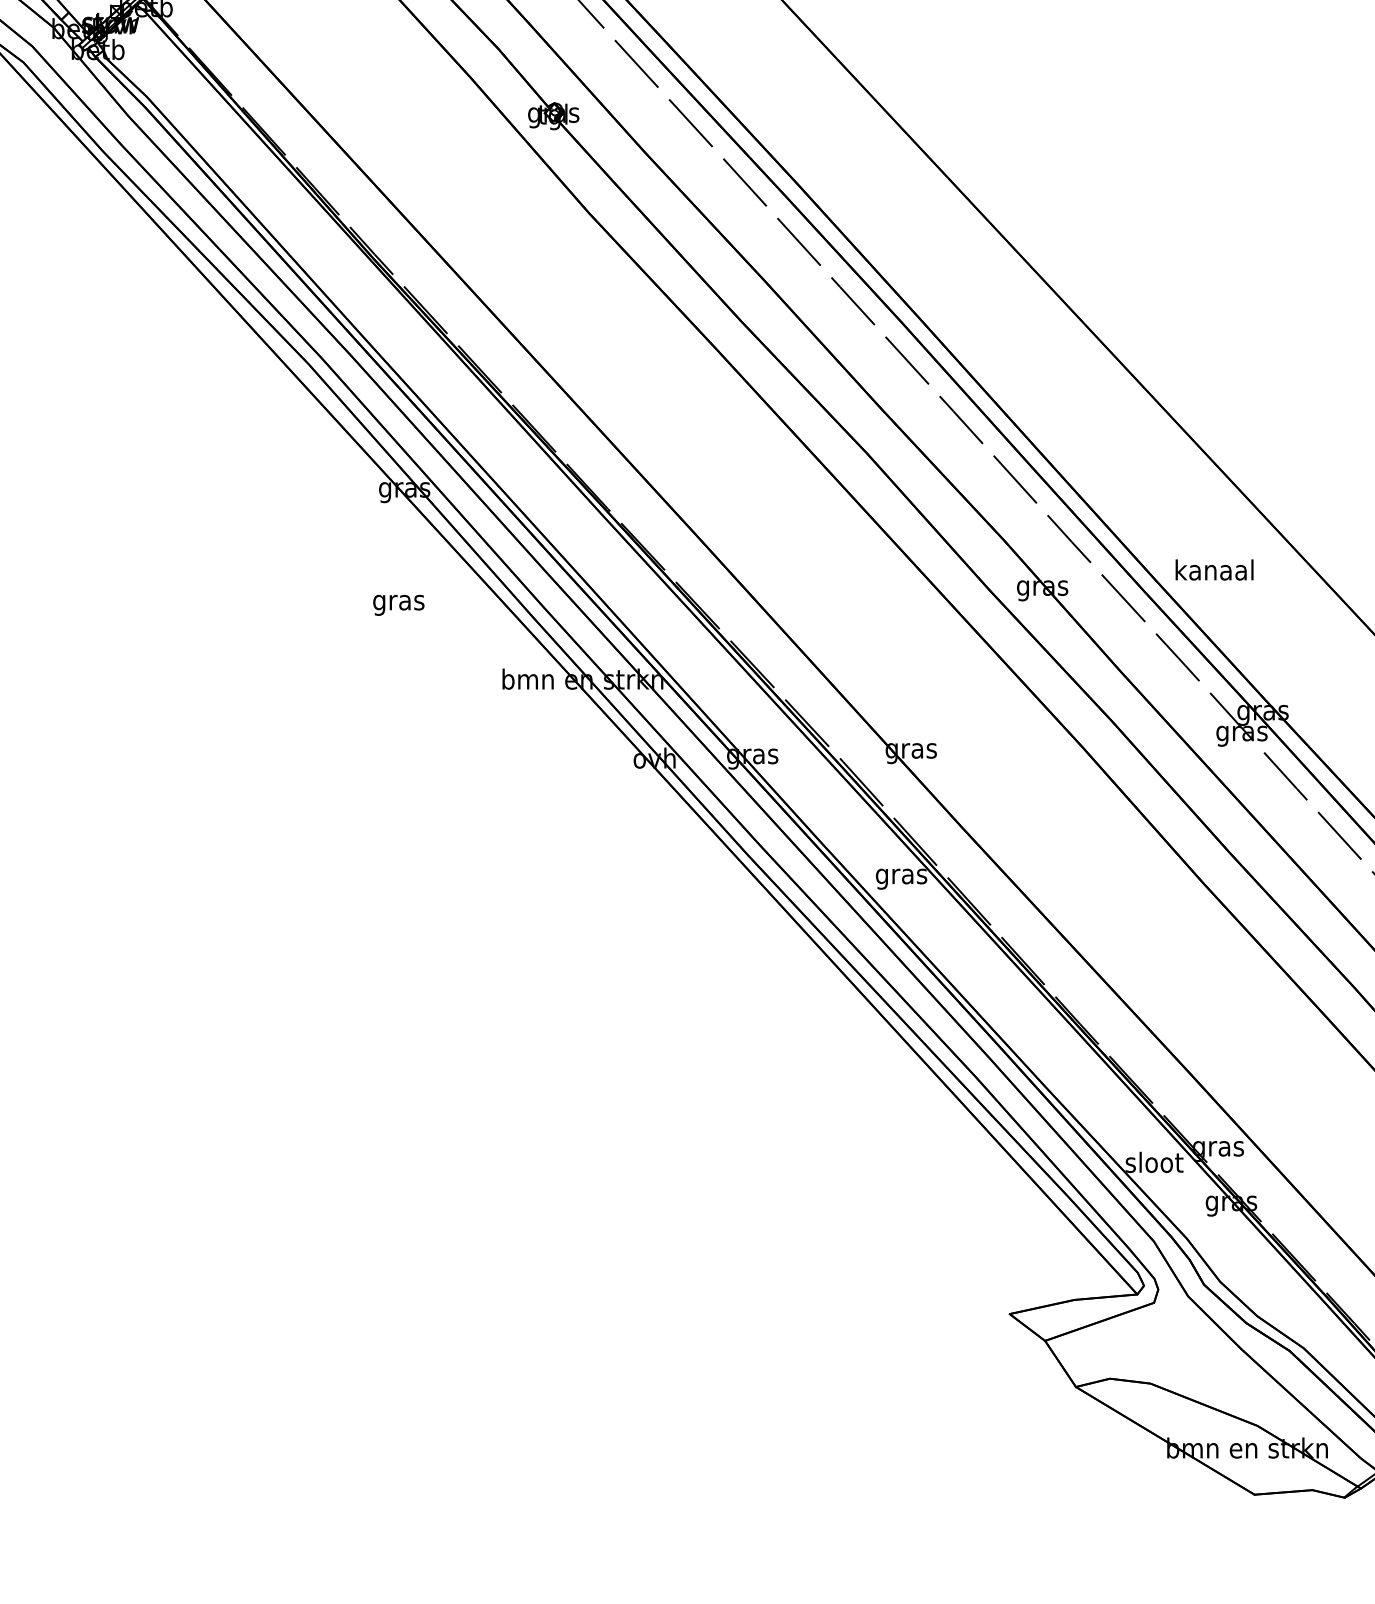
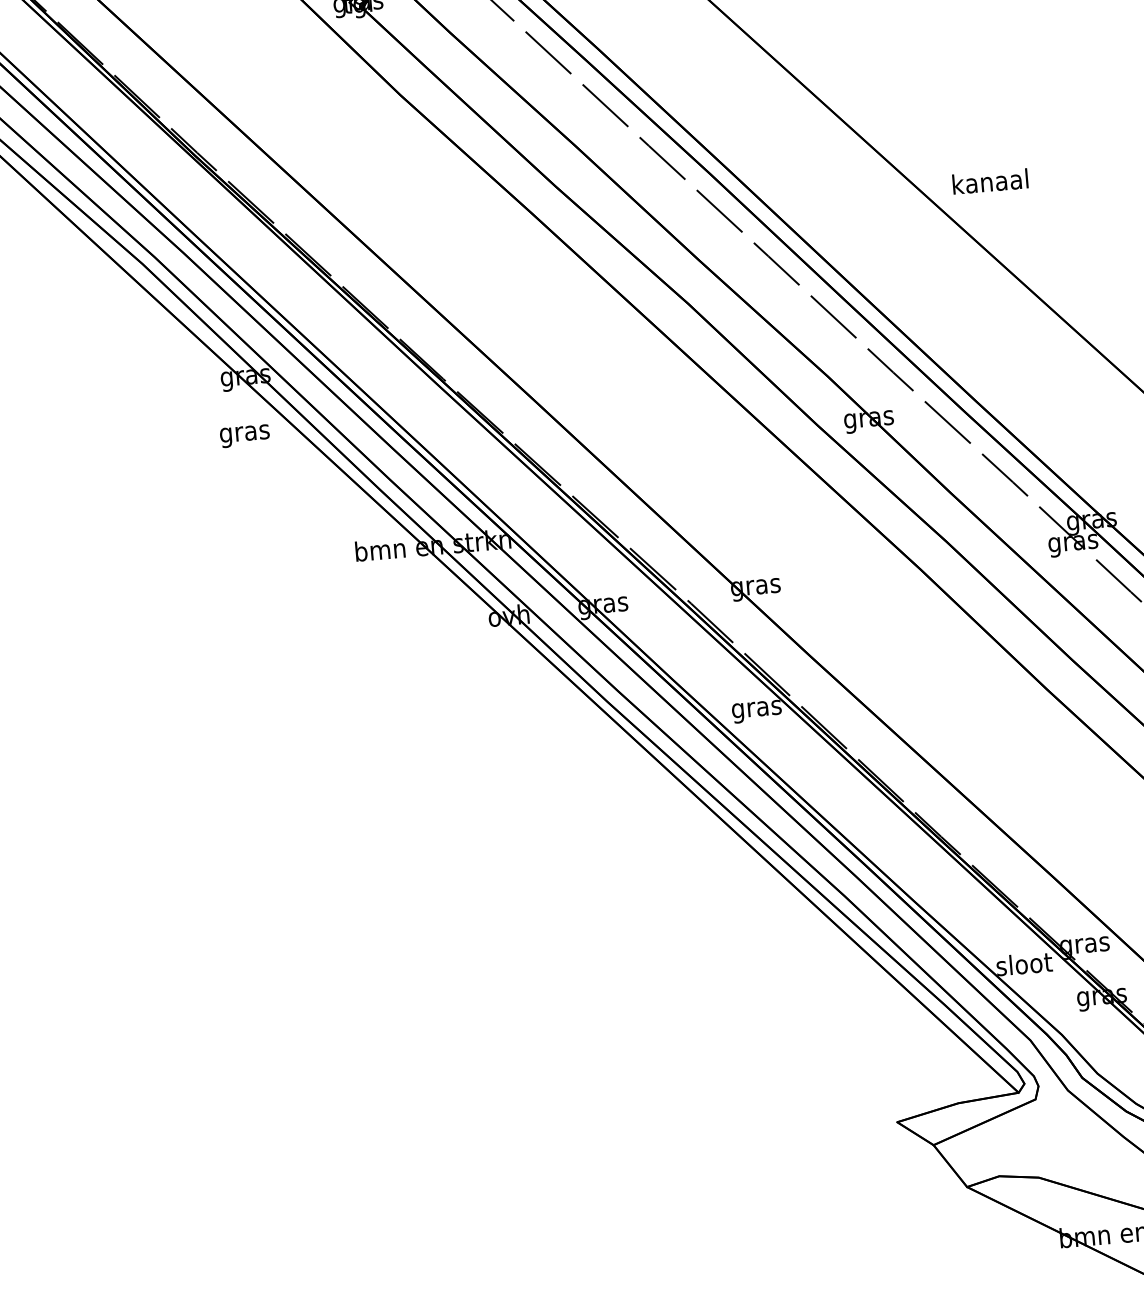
text: (1214, 569) -> (990, 181), moved
text: (398, 604) -> (244, 435), moved

